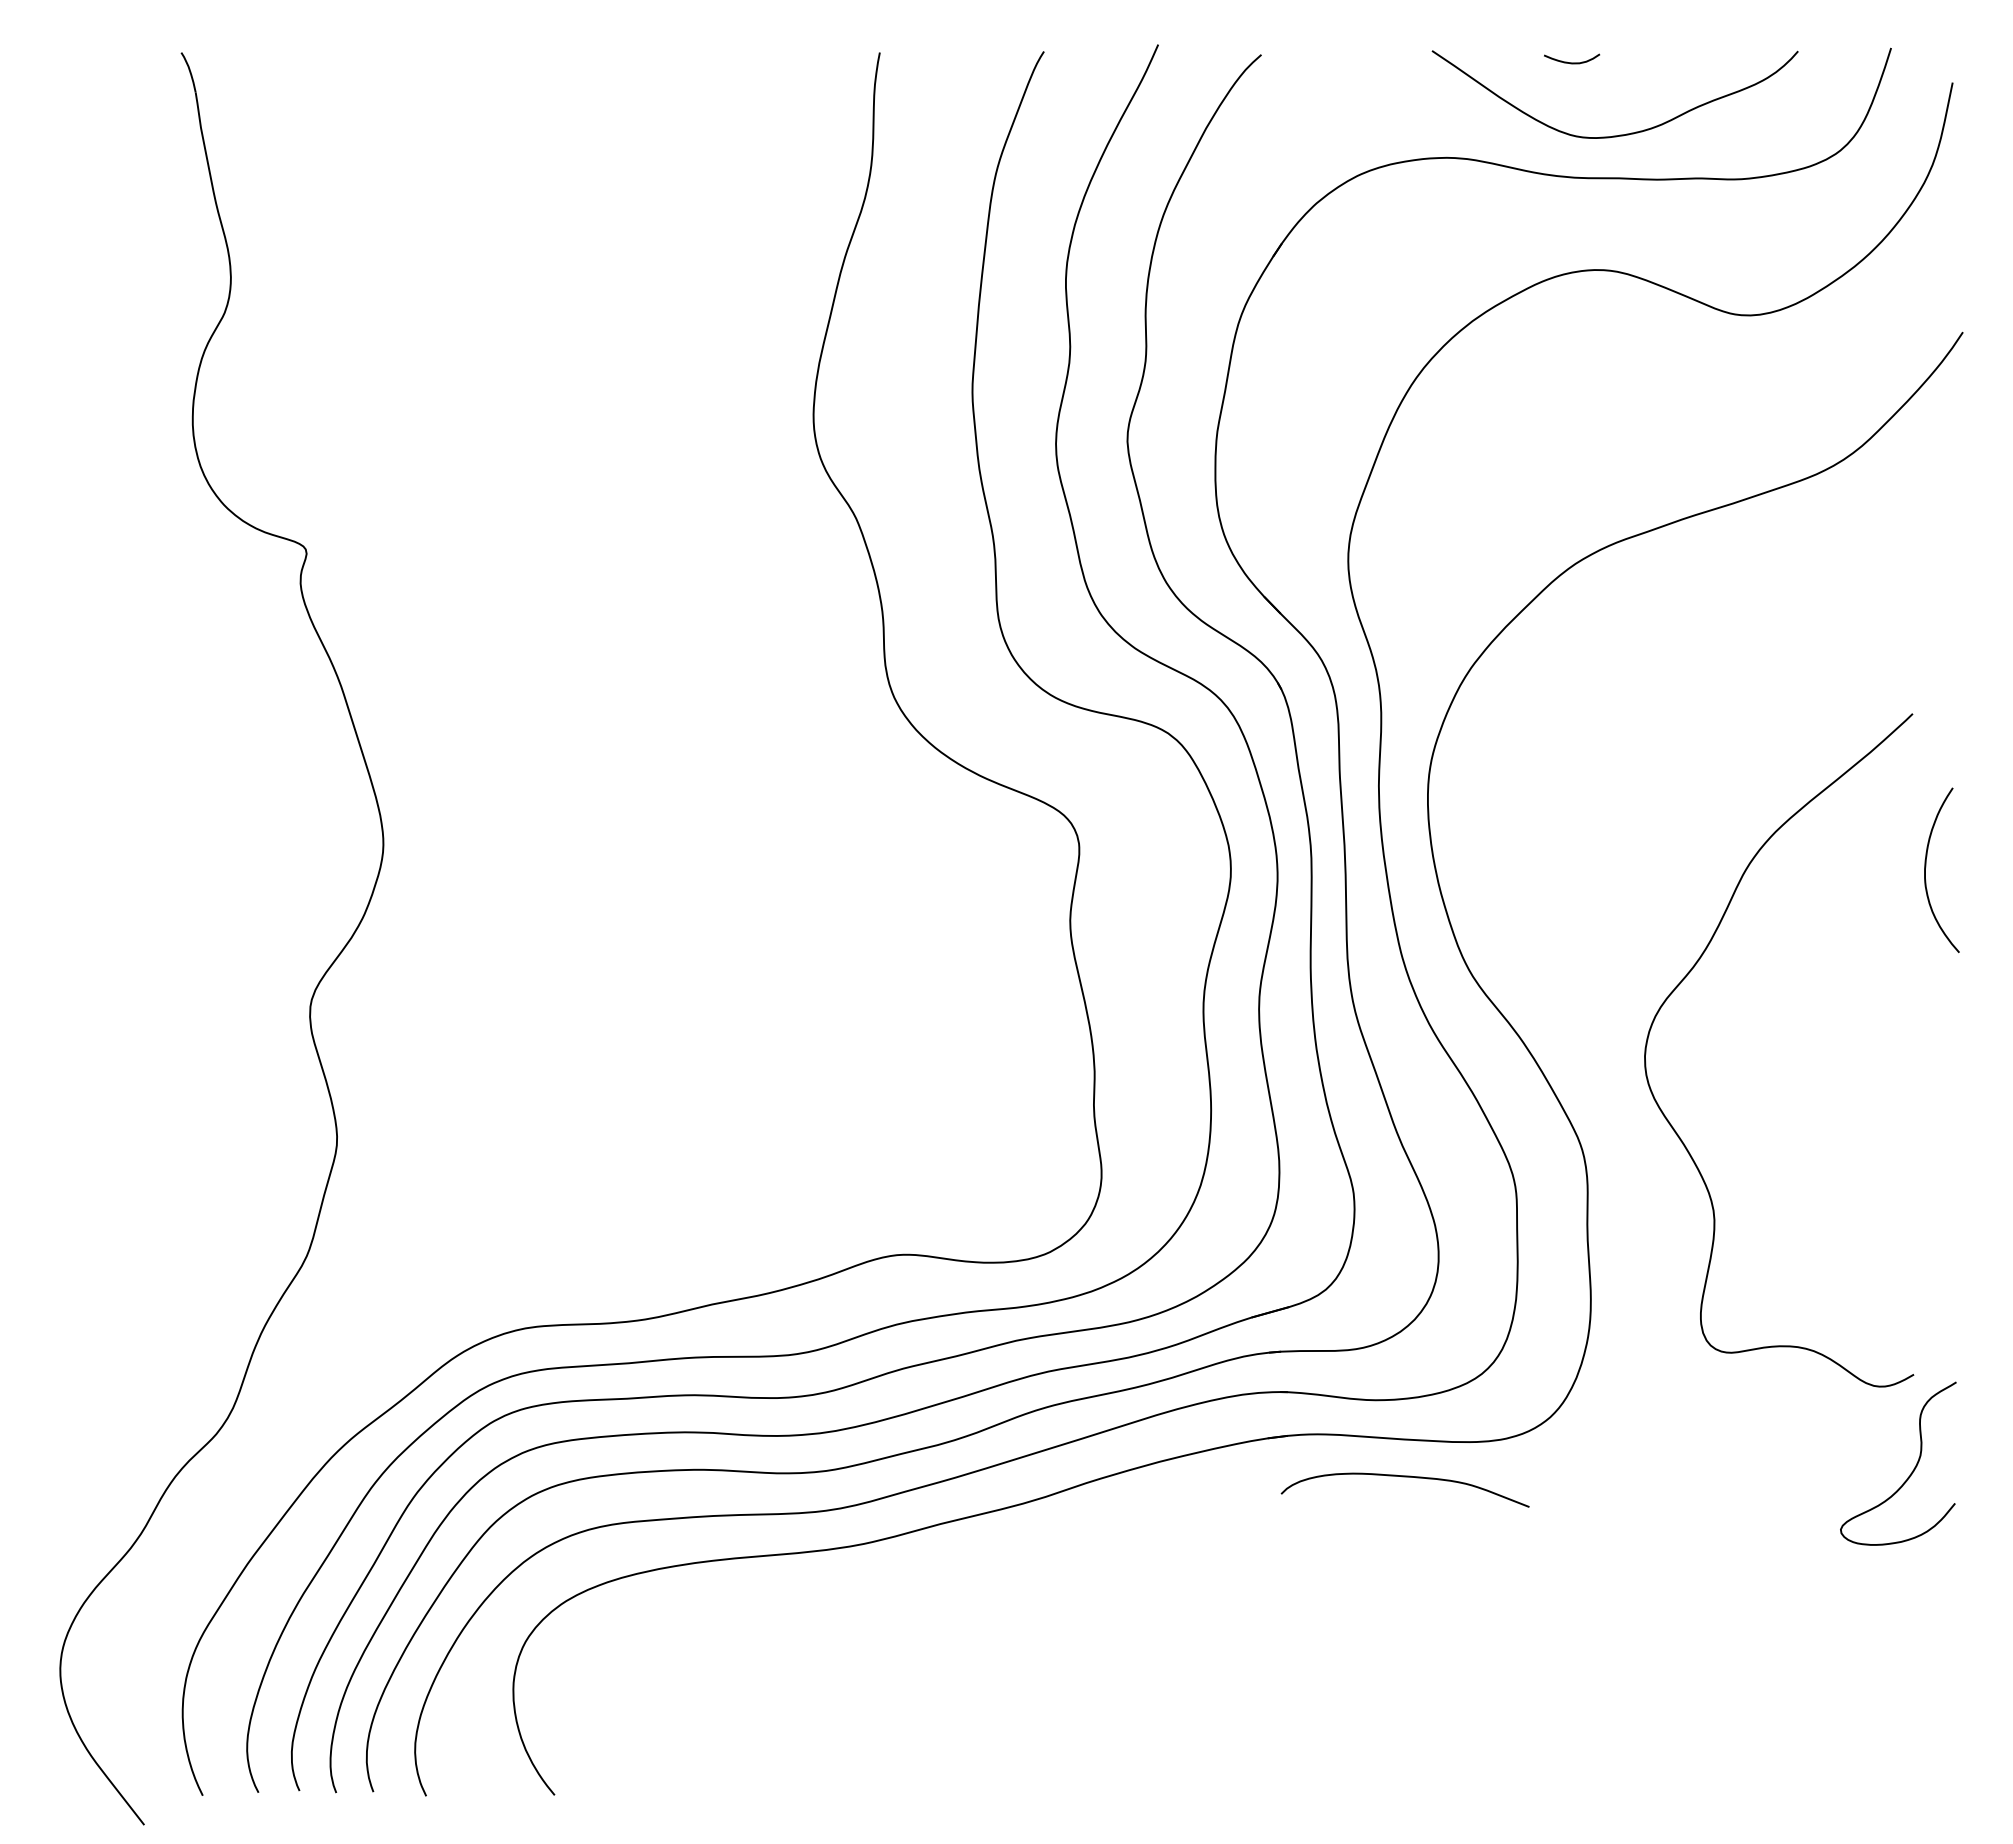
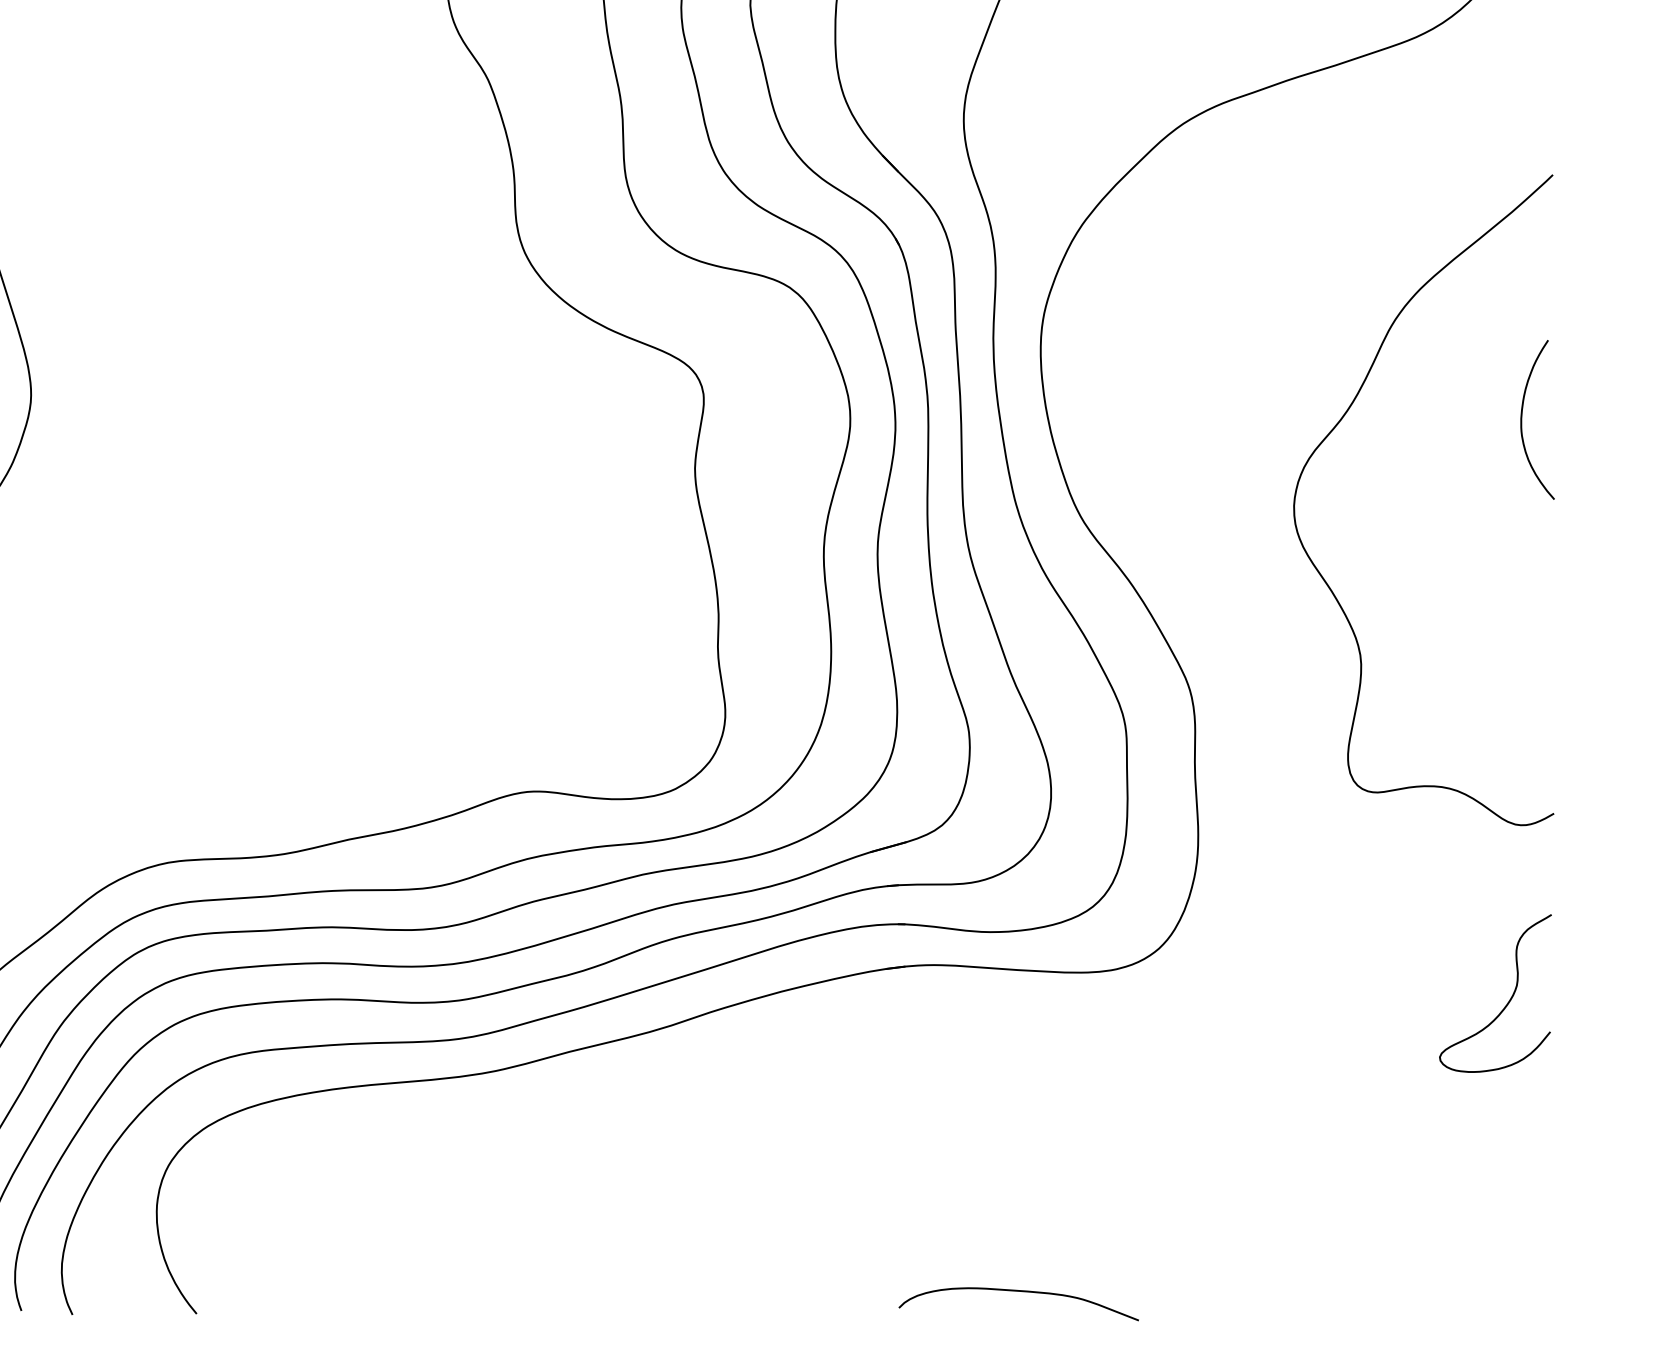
curve: (1687, 976) -> (1335, 428), moved
curve: (1404, 1477) -> (1018, 1291), moved

